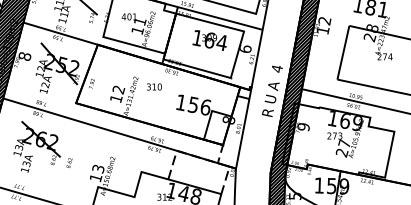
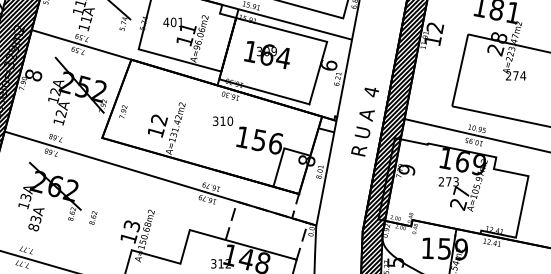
text: (209, 40) -> (266, 55), moved
text: (154, 86) -> (223, 120), moved
text: (24, 170) -> (33, 227), 13A -> 83A

